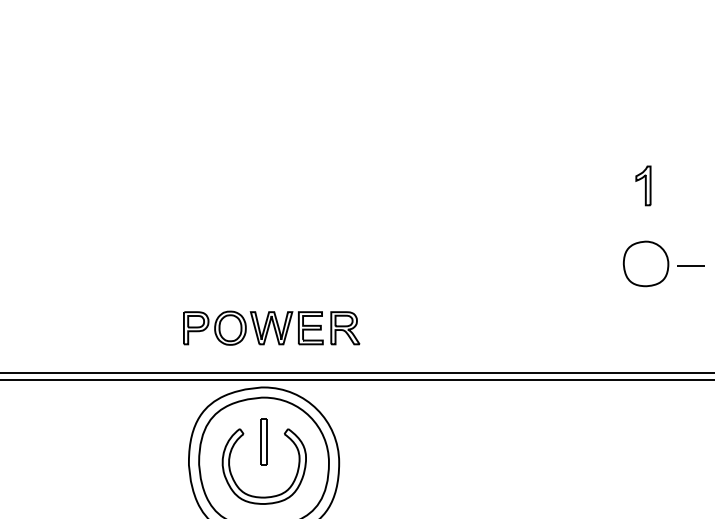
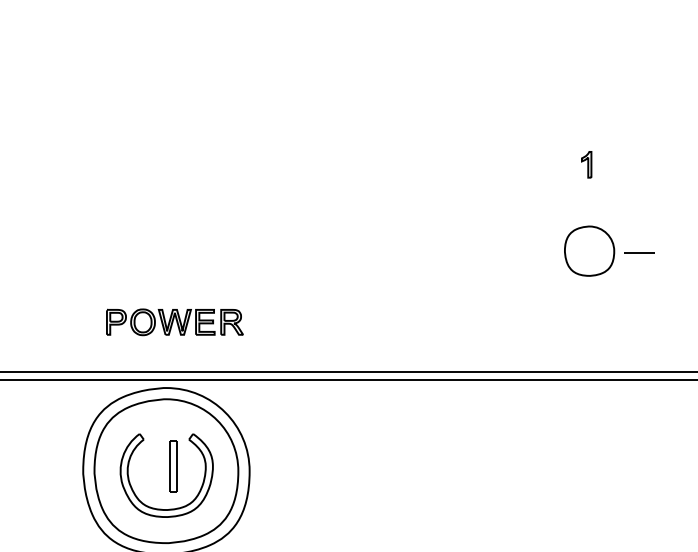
part: (643, 185) -> (586, 164), size x0.6
part: (271, 327) -> (174, 321), size x0.7
part: (263, 441) -> (172, 466), moved

